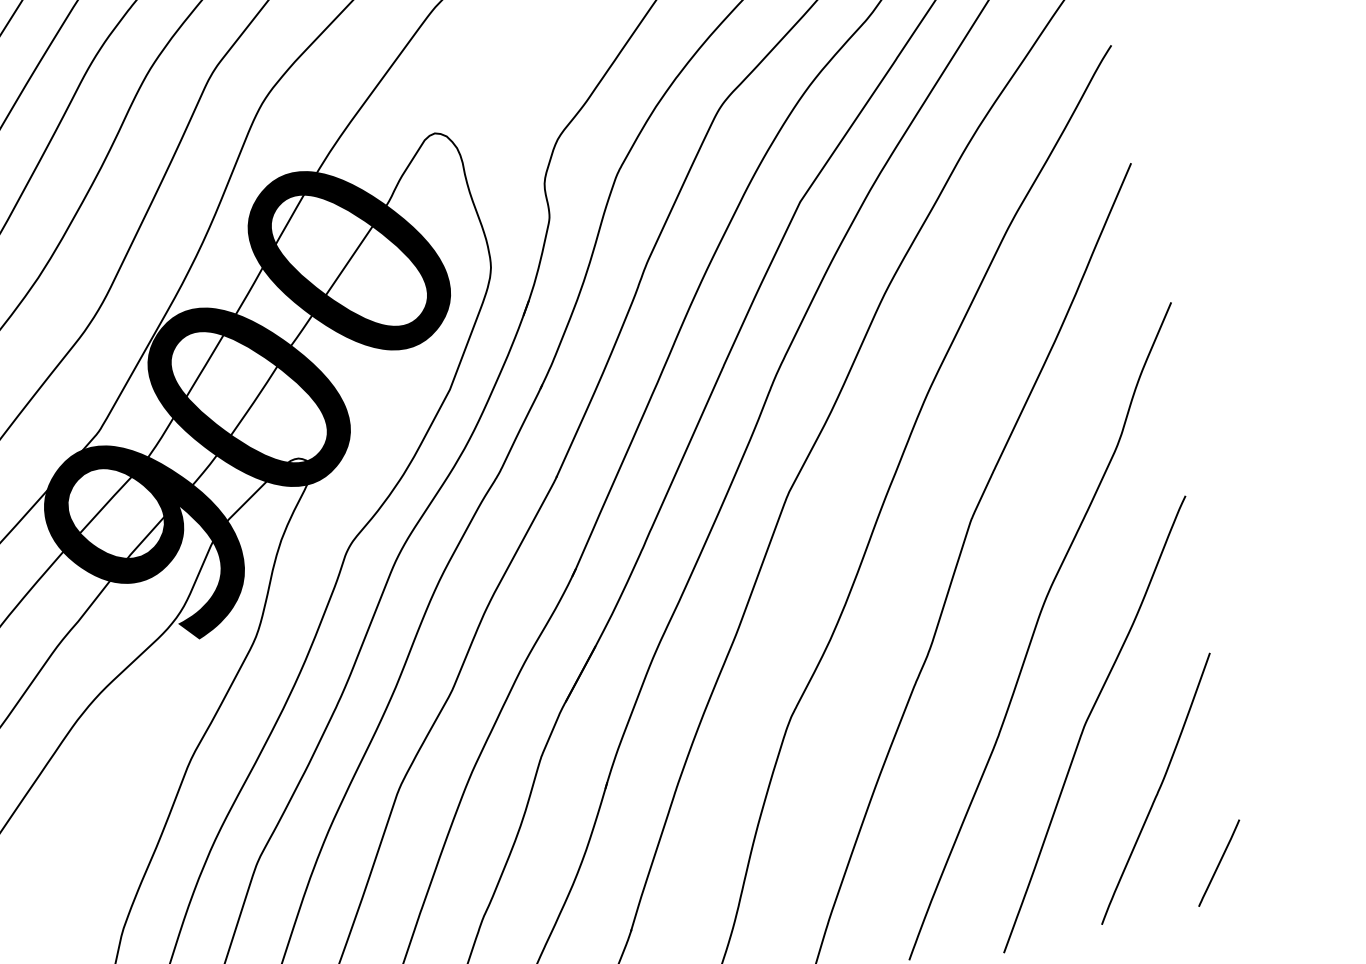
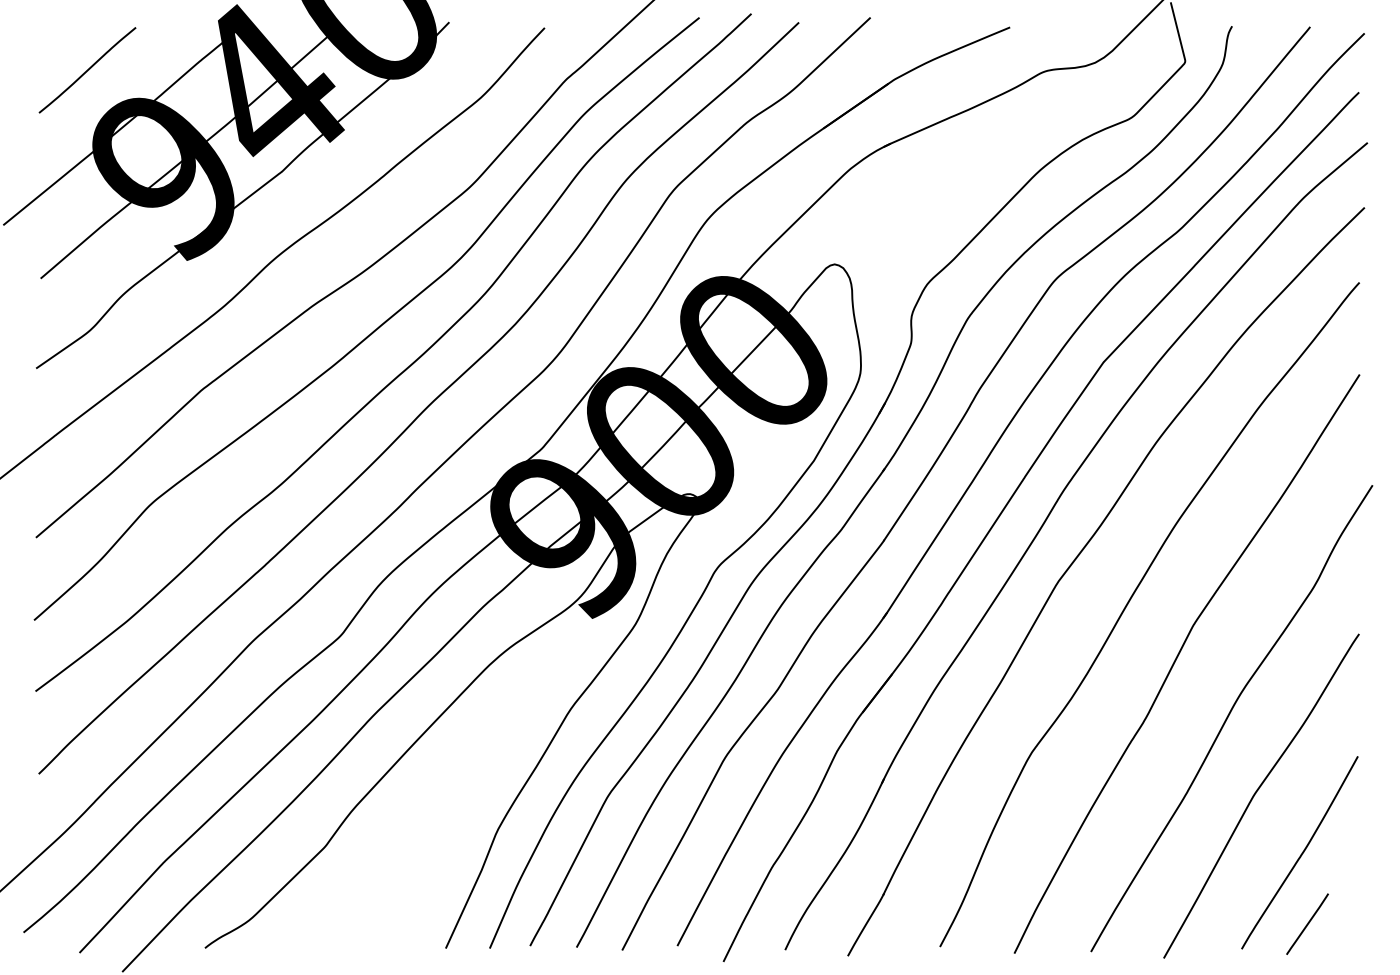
line: (1218, 862) -> (1307, 923), moved

